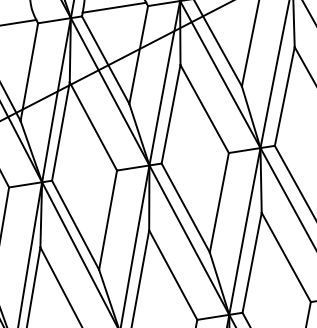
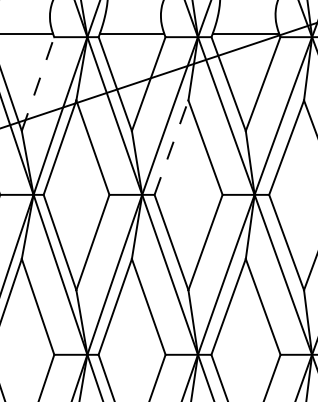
line: (29, 72) -> (38, 84), solid -> dashed
line: (171, 114) -> (171, 147), solid -> dashed

